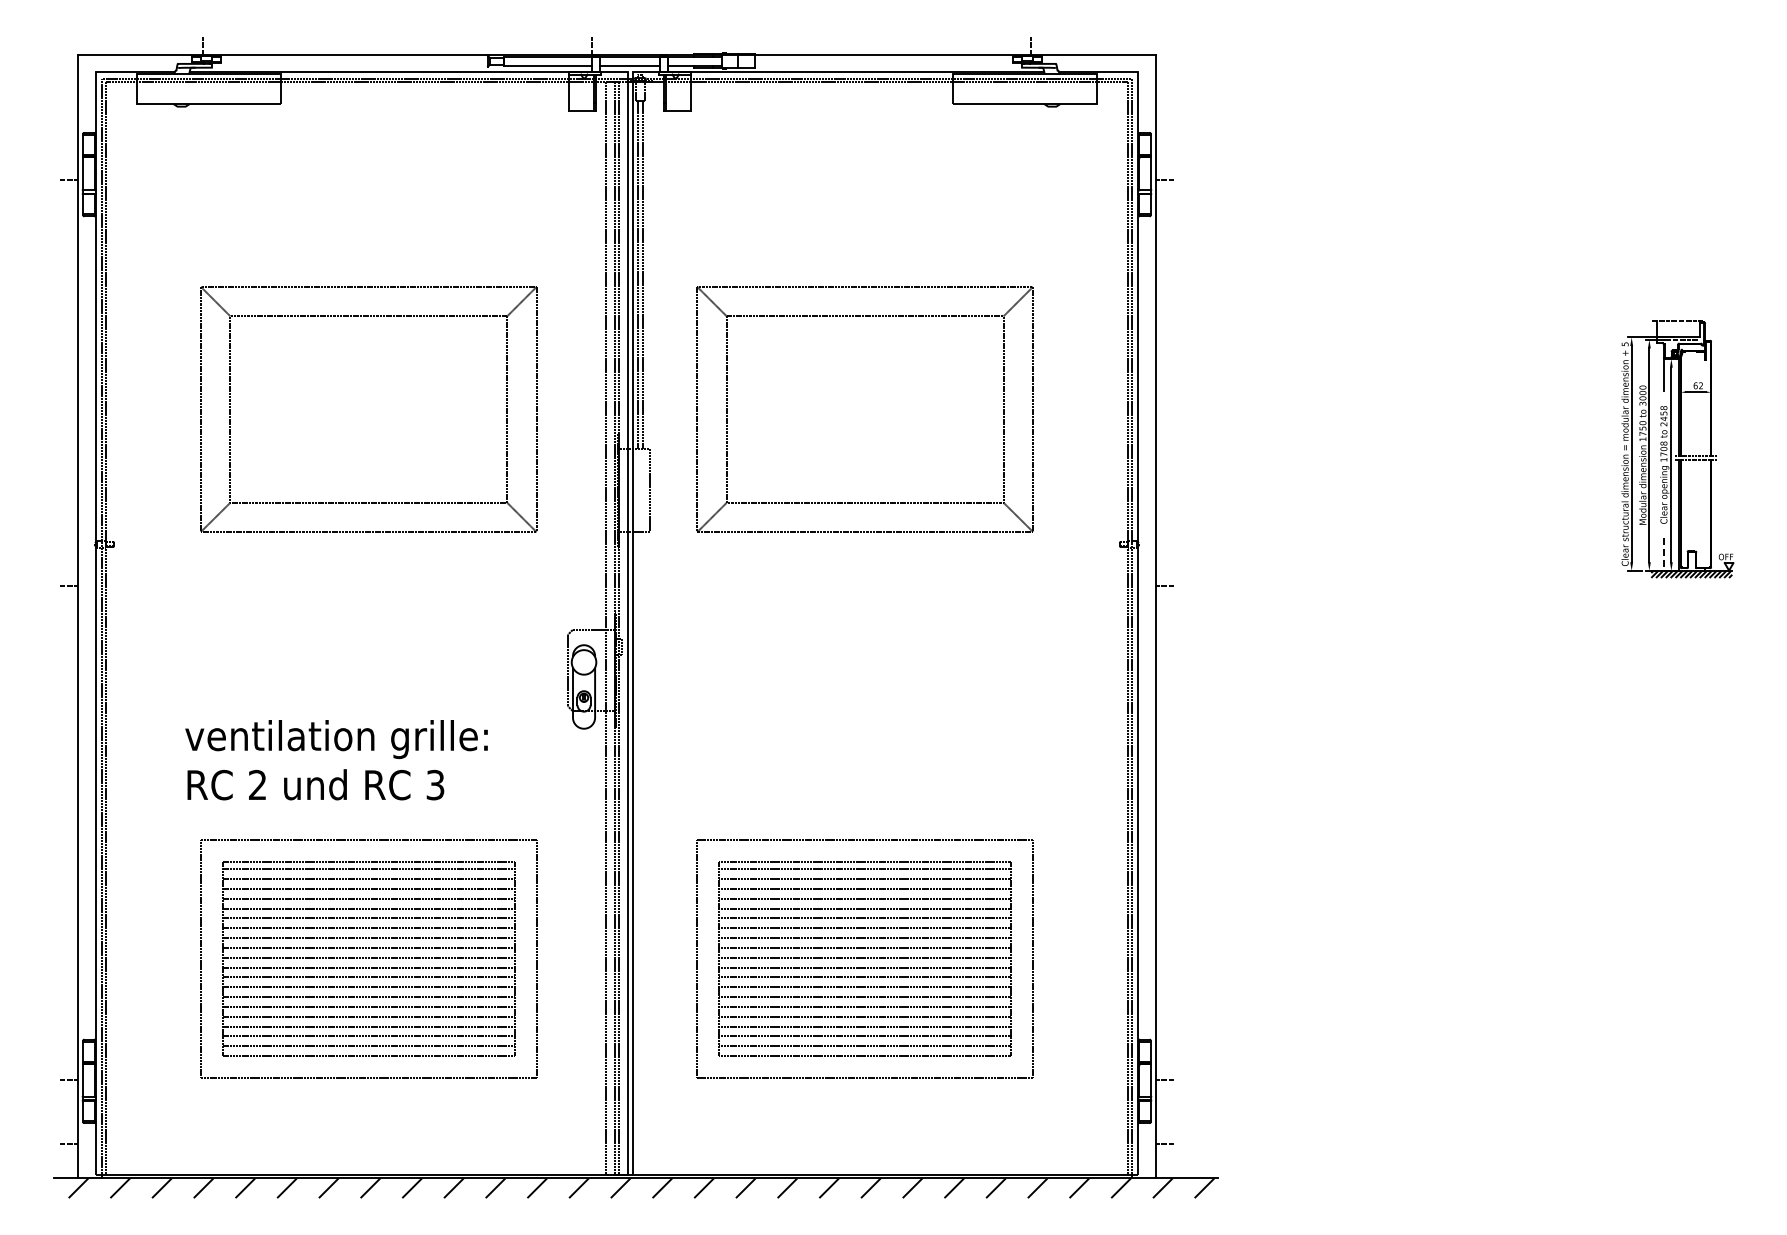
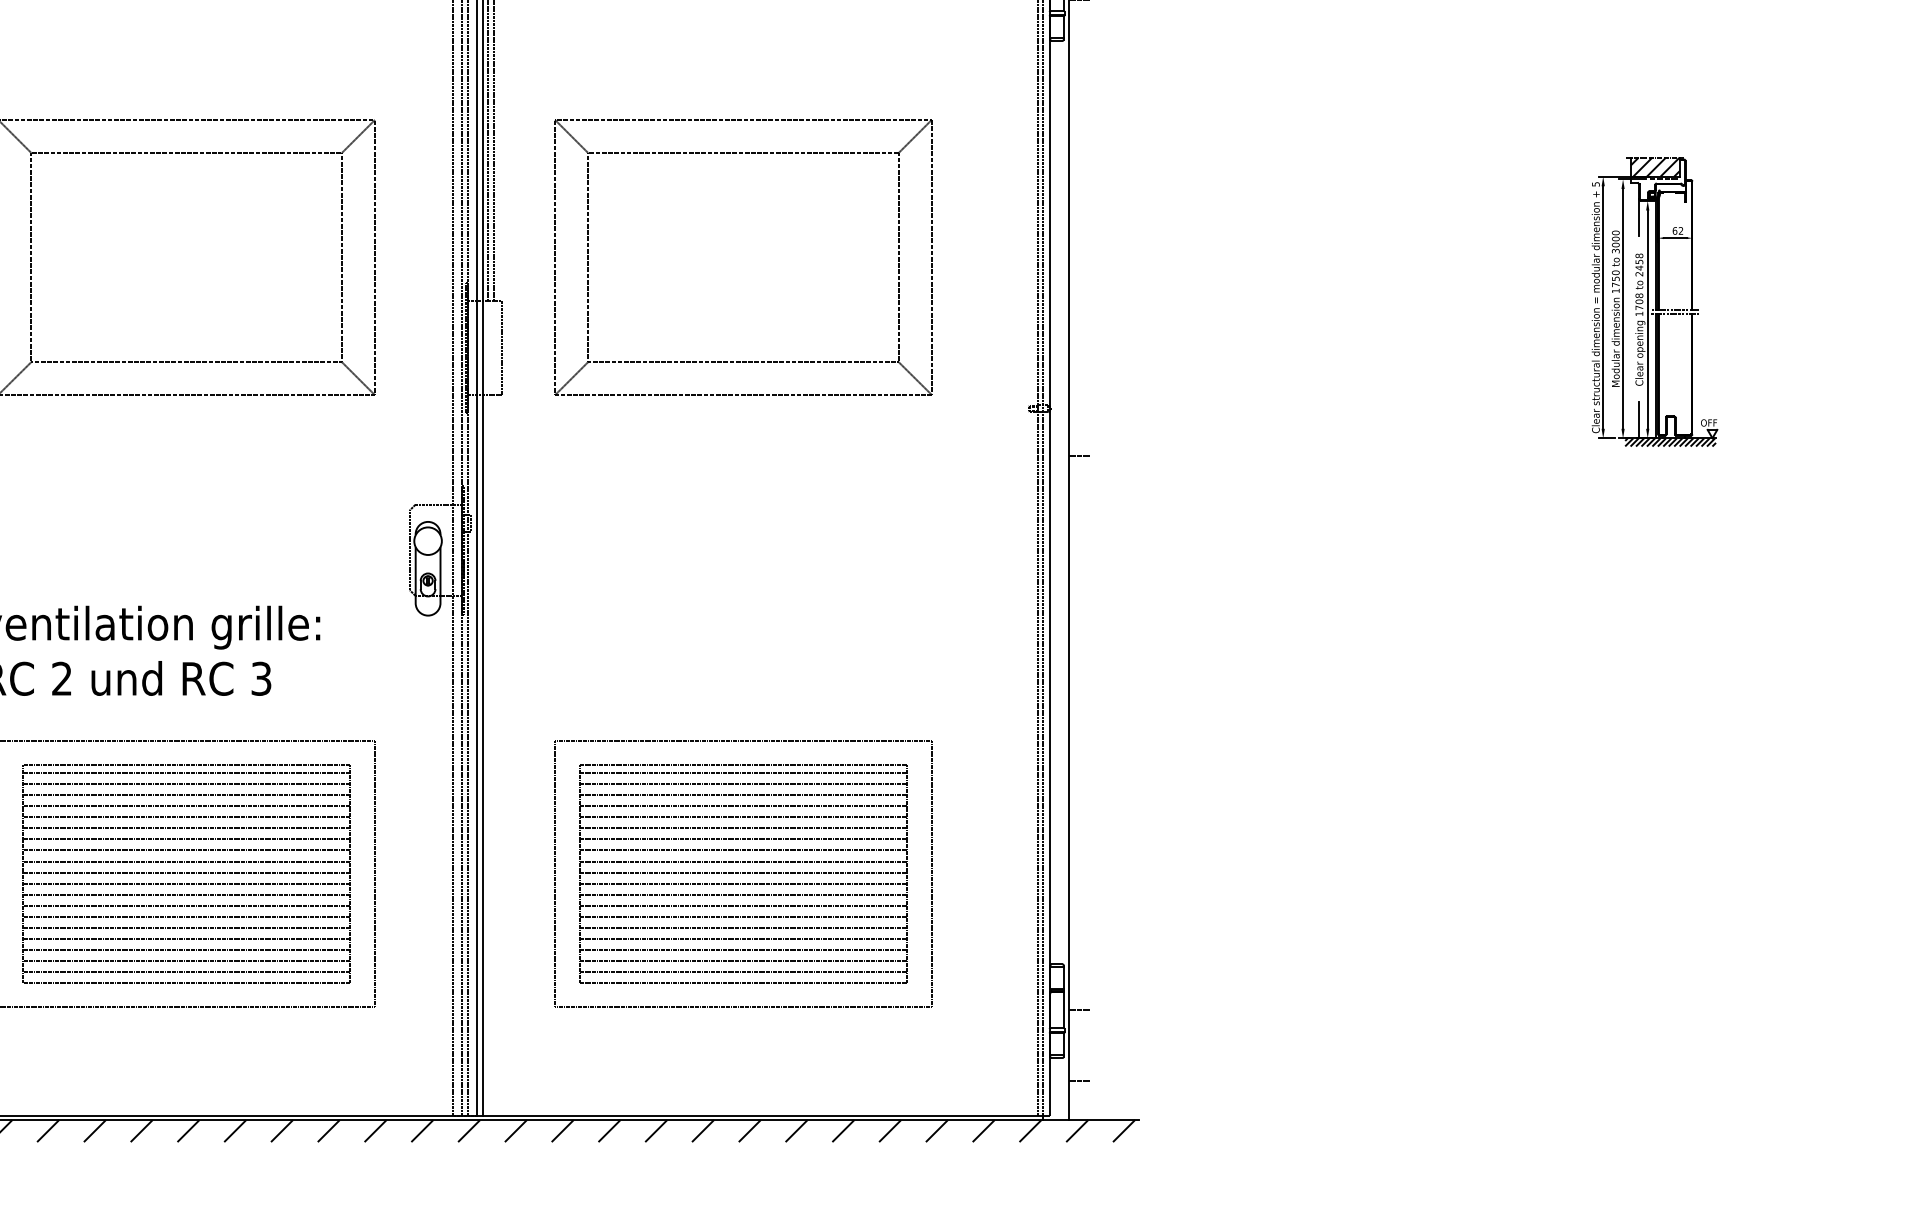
hatch: (1677, 328) -> (1654, 166), added
line: (1663, 555) -> (1638, 421), dashed -> solid

